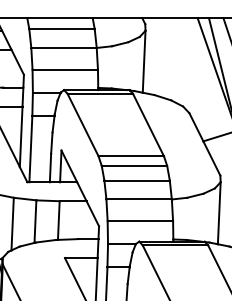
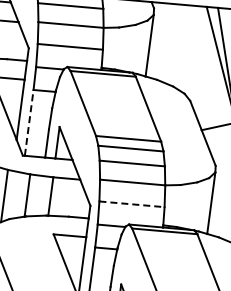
line: (30, 148) -> (28, 122), solid -> dashed
line: (140, 221) -> (132, 204), solid -> dashed

